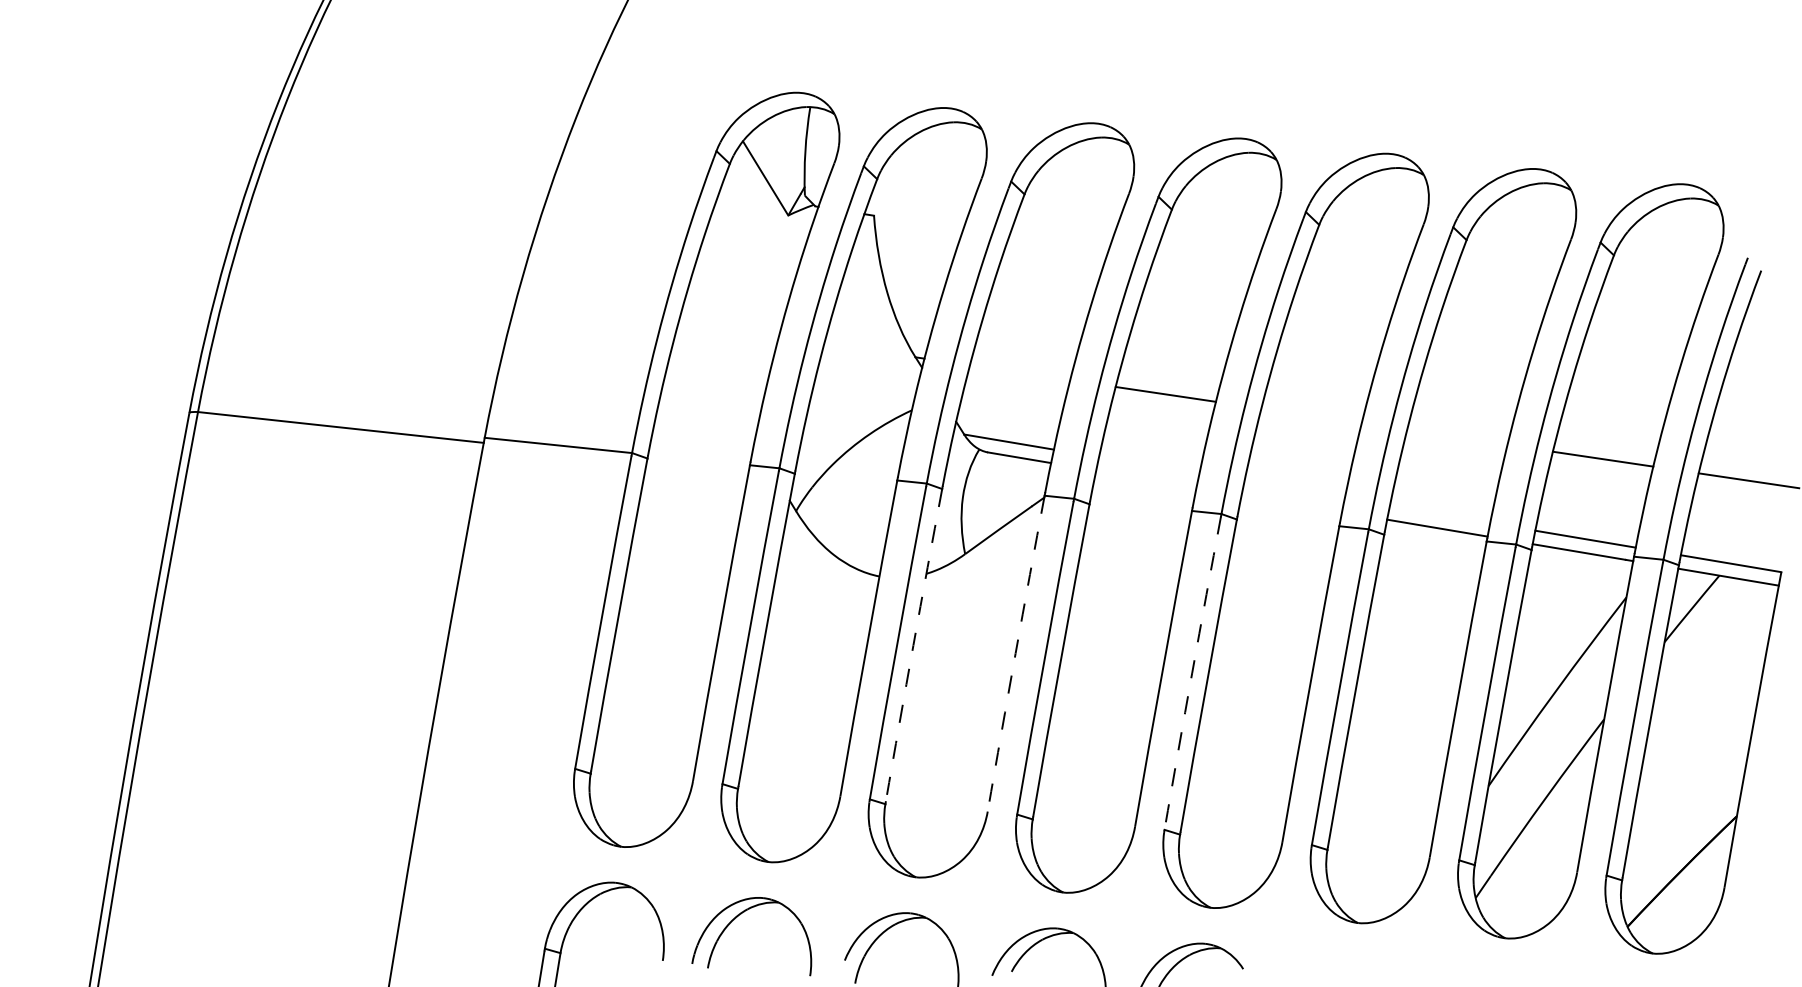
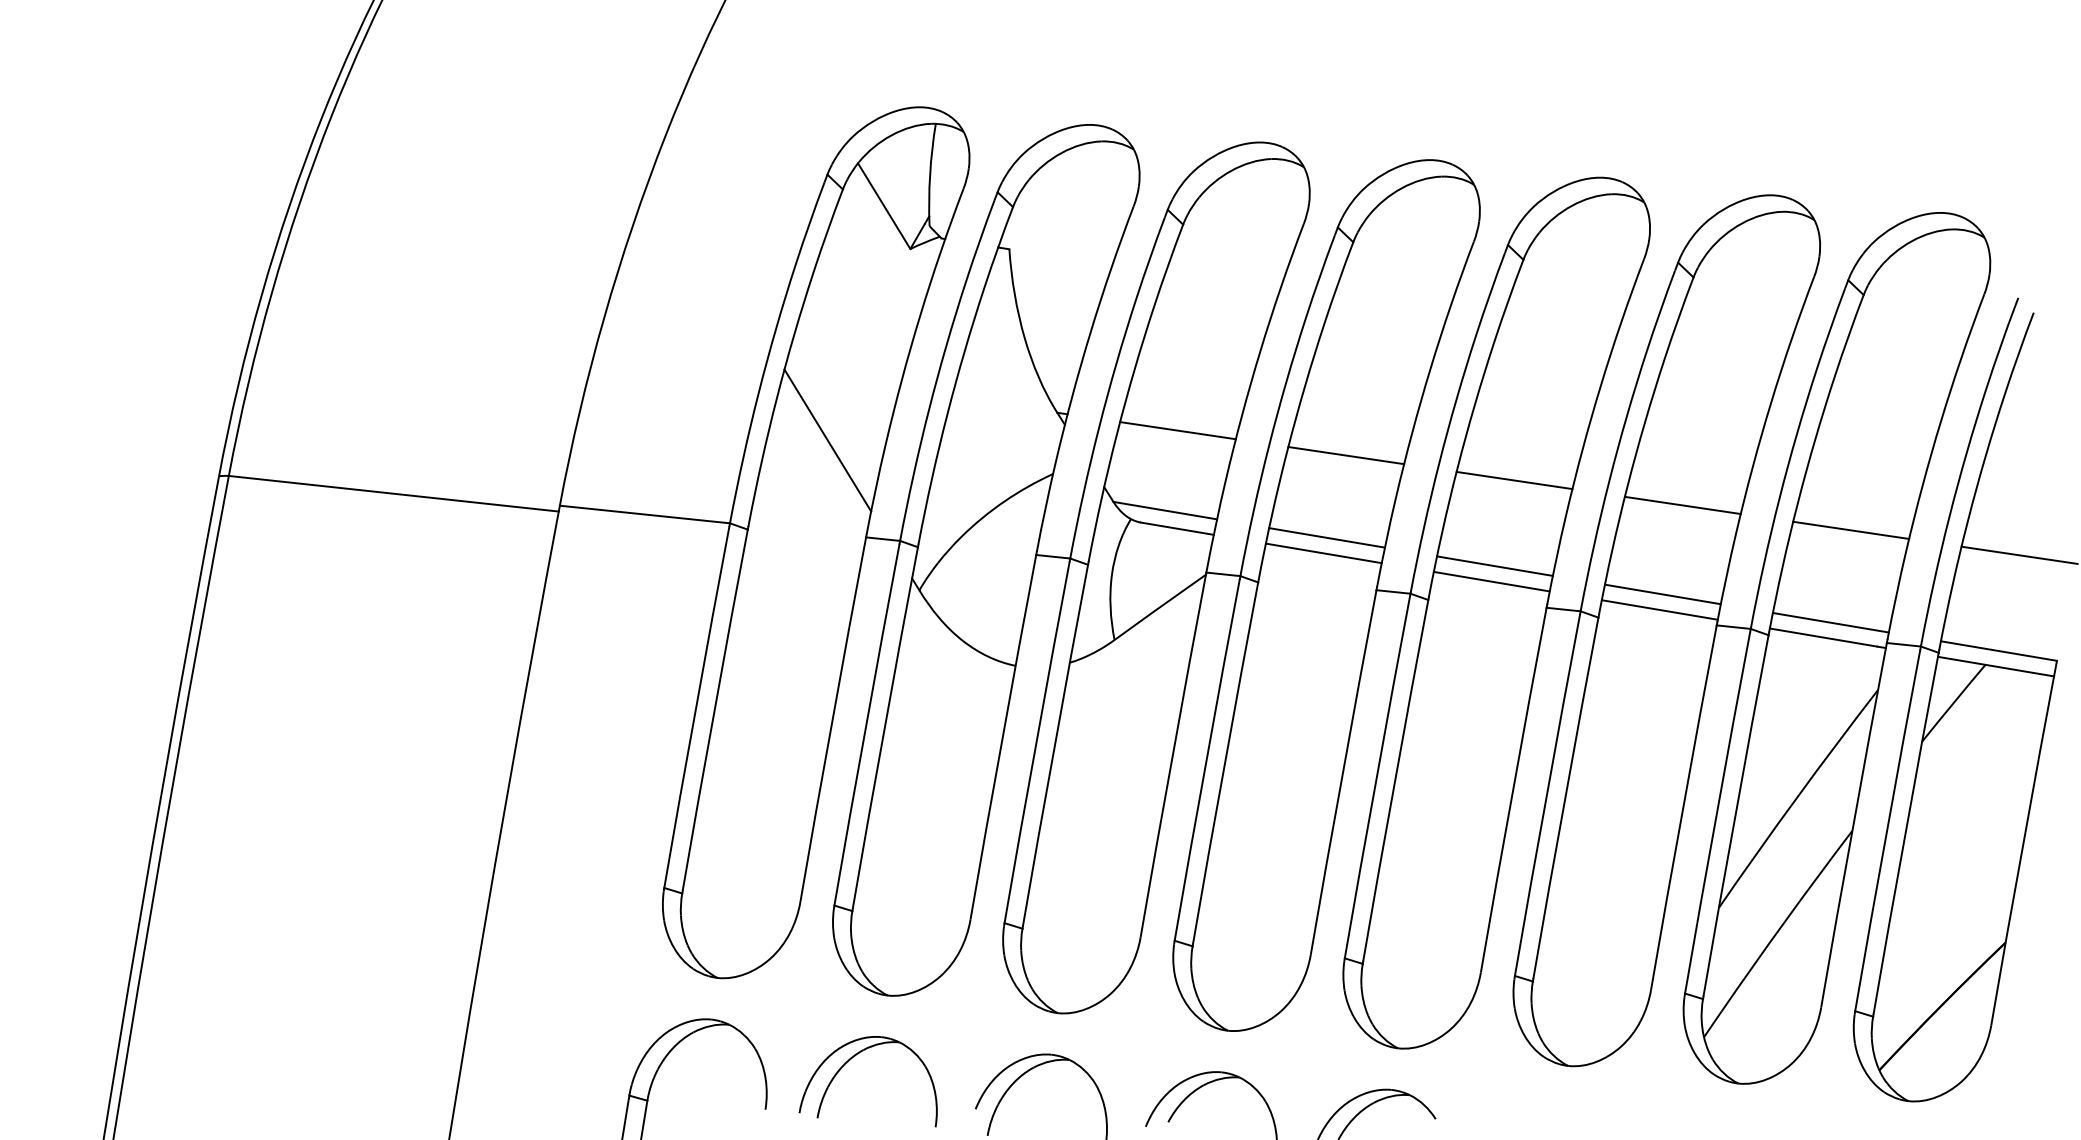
line: (1020, 372) -> (1178, 430), added
line: (716, 380) -> (827, 439), added
line: (1311, 415) -> (1514, 479), added
line: (1457, 437) -> (1683, 505), added
line: (1149, 465) -> (1327, 537), added
line: (1146, 478) -> (1323, 552), added
line: (1294, 489) -> (1494, 565), added
line: (1291, 503) -> (1491, 581), added
line: (1439, 514) -> (1662, 594), added
arc: (913, 645) -> (1054, 745), dashed -> solid
arc: (1015, 653) -> (1172, 754), dashed -> solid
arc: (1192, 673) -> (1377, 777), dashed -> solid

